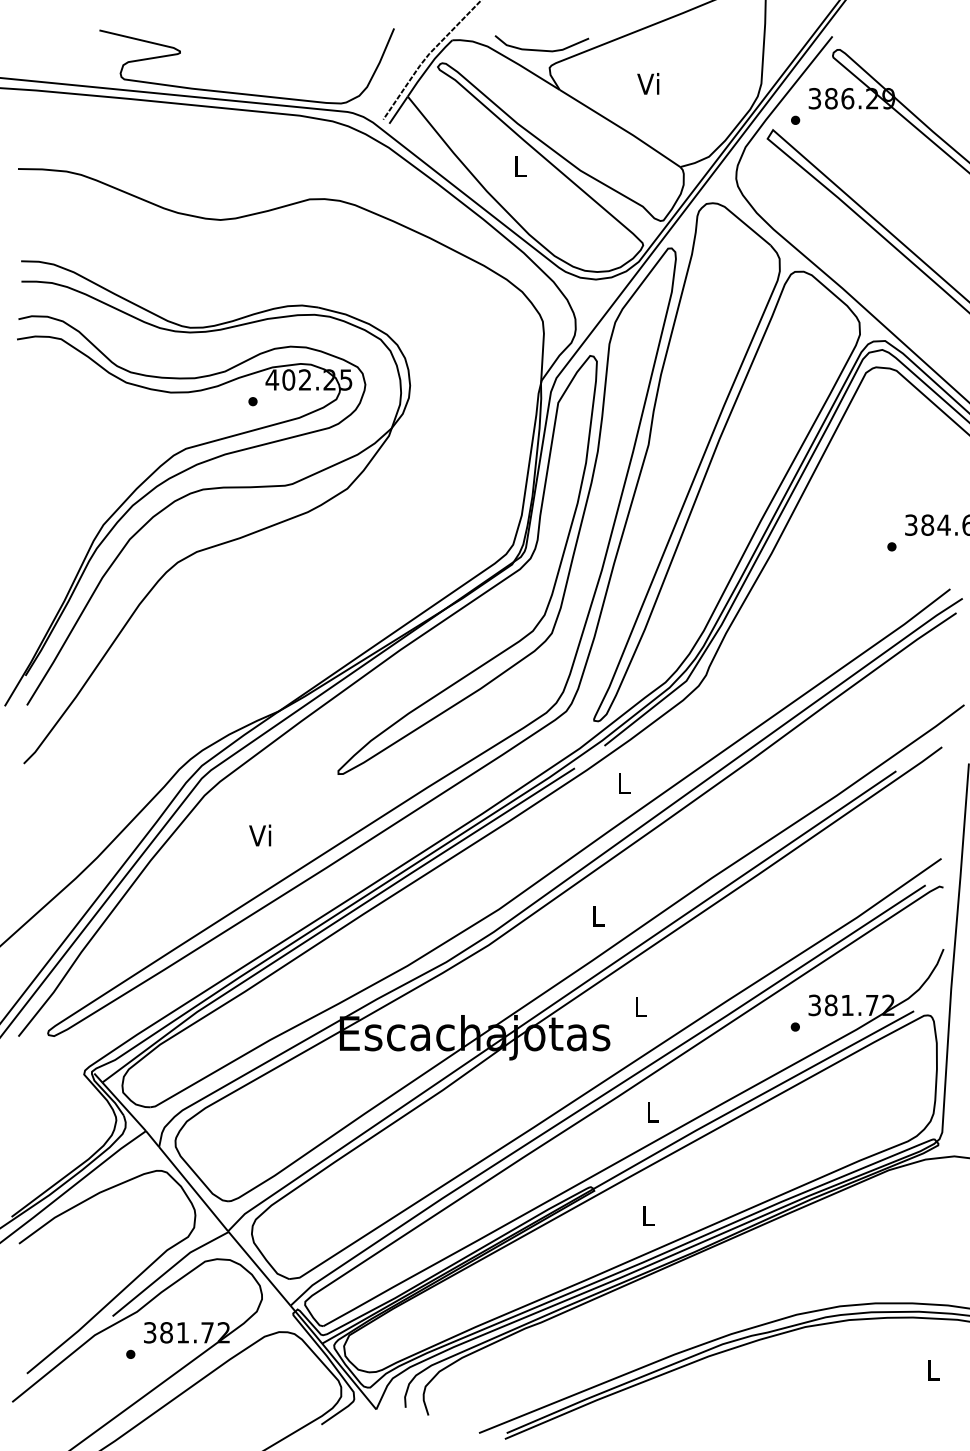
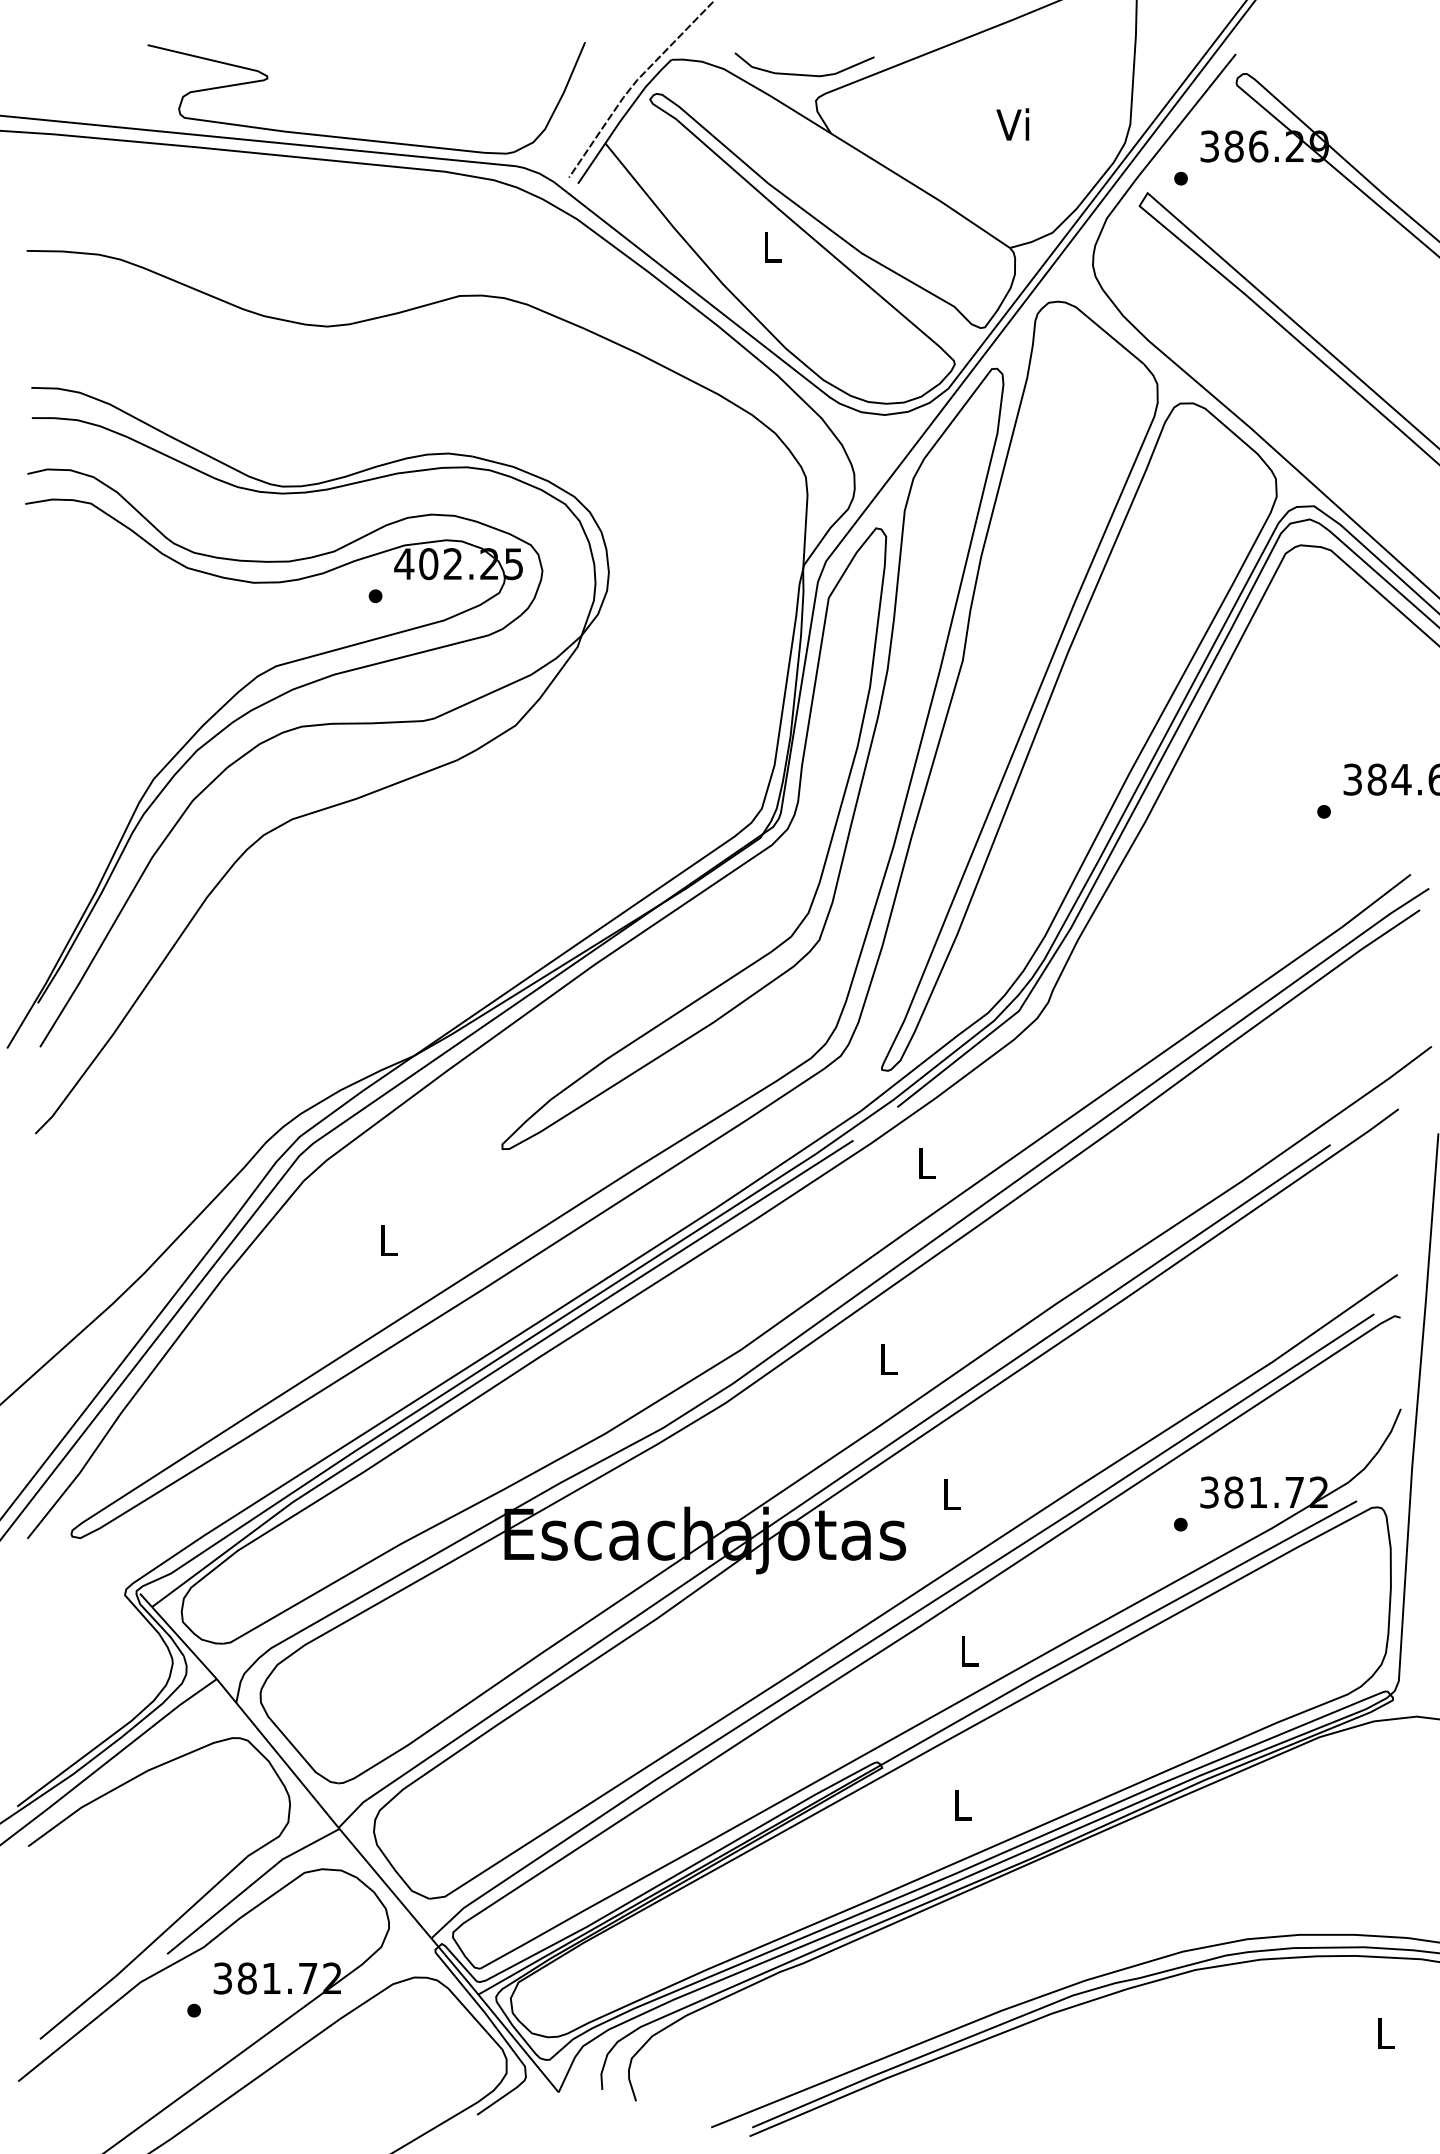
text: (648, 83) -> (1013, 123), moved
text: (260, 835) -> (386, 1240), Vi -> L

